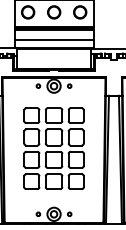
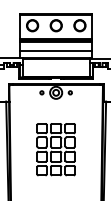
part: (53, 148) -> (55, 149), size x0.7

